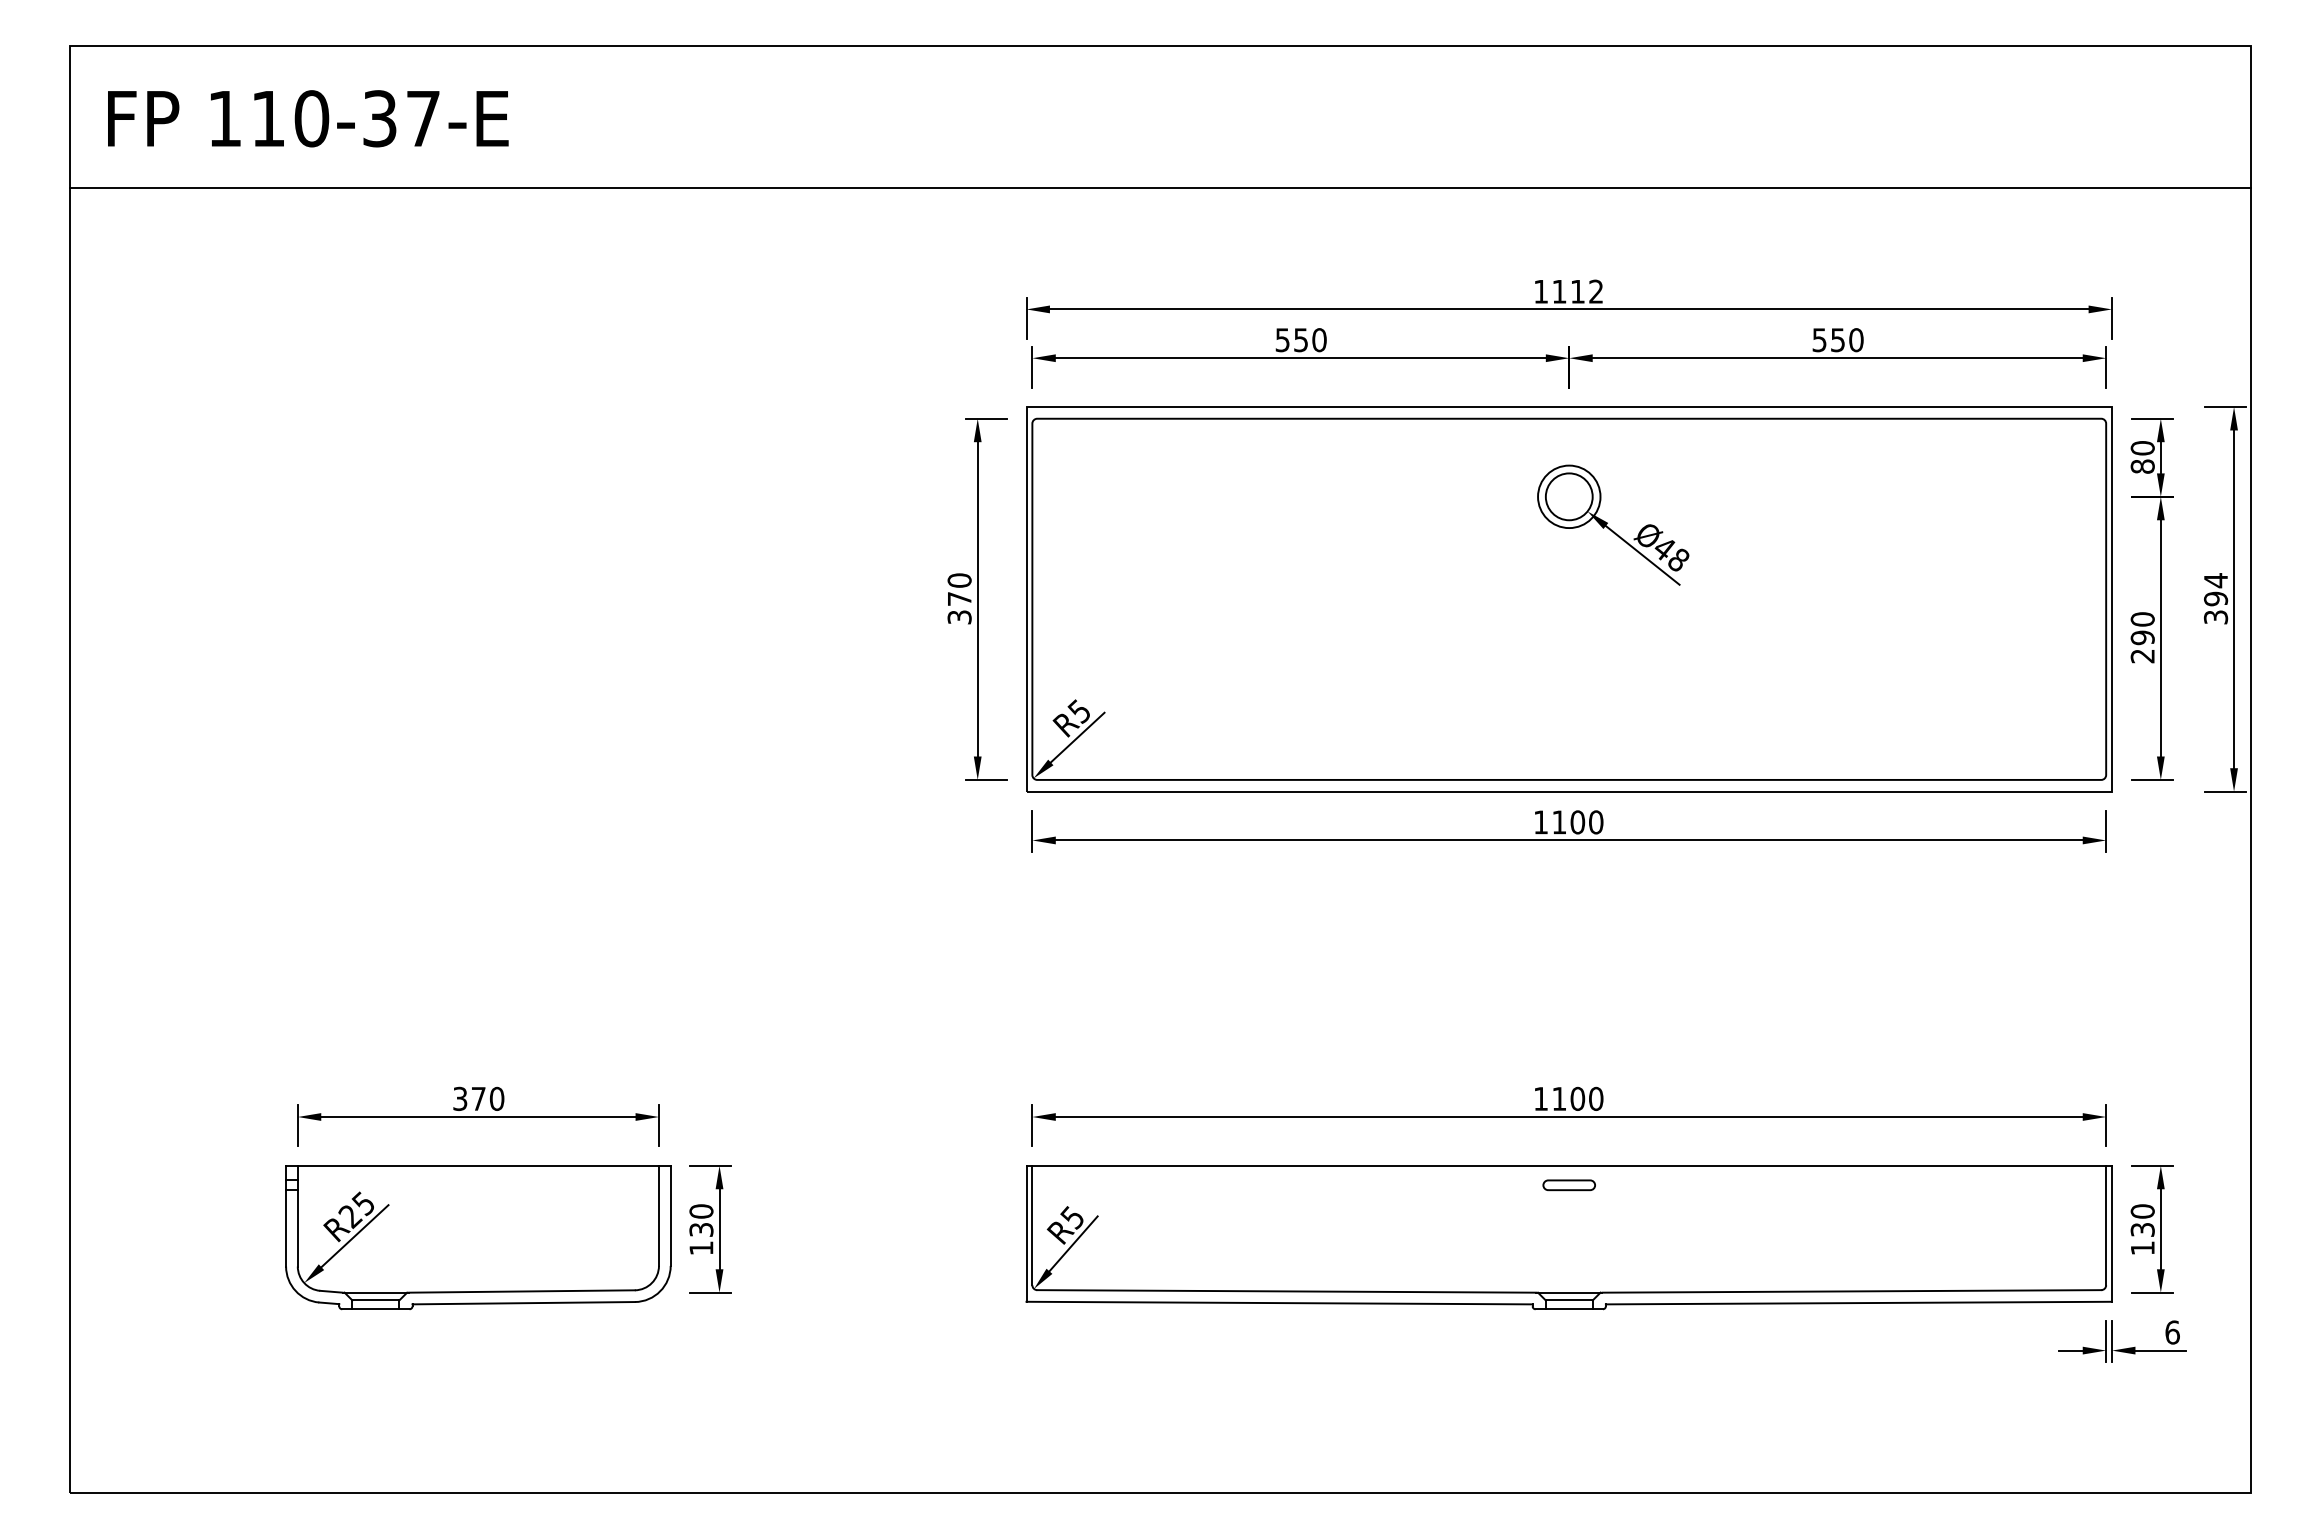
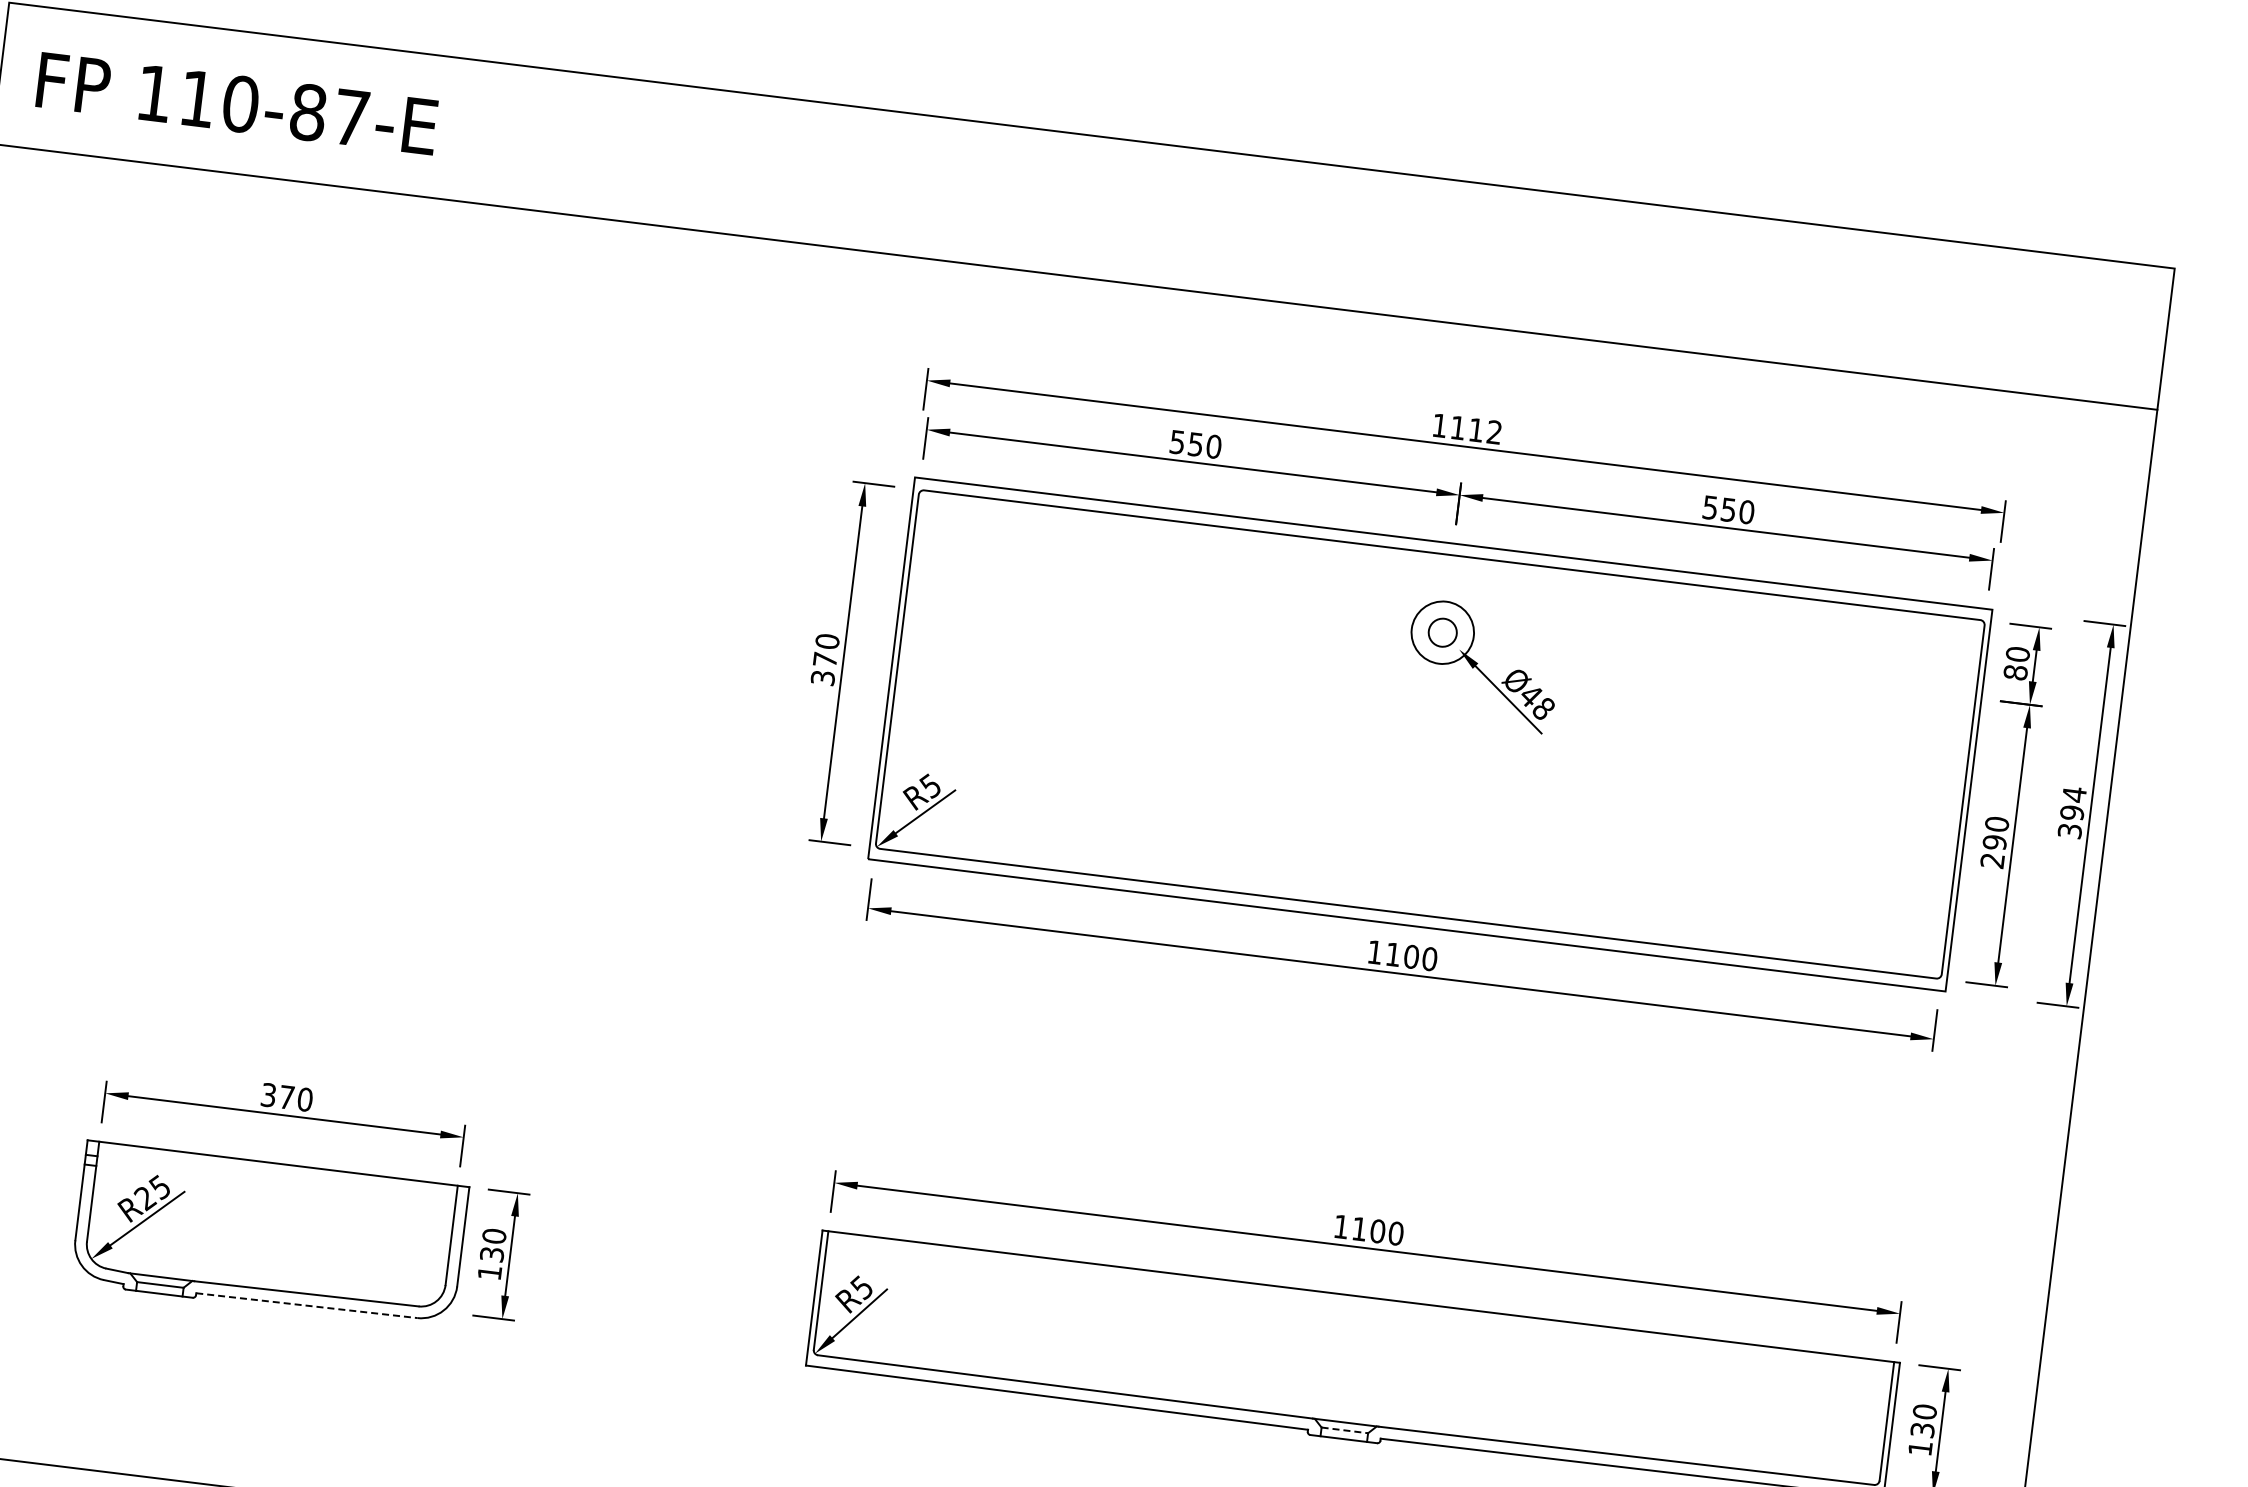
text: (380, 118) -> (308, 112), 110-37-E -> 110-87-E
circle: (1568, 496) -> (1442, 632), size x0.6
part: (1568, 1185) -> (1358, 1316), removed
line: (1569, 1300) -> (1345, 1430), solid -> dashed
line: (524, 1303) -> (307, 1306), solid -> dashed

